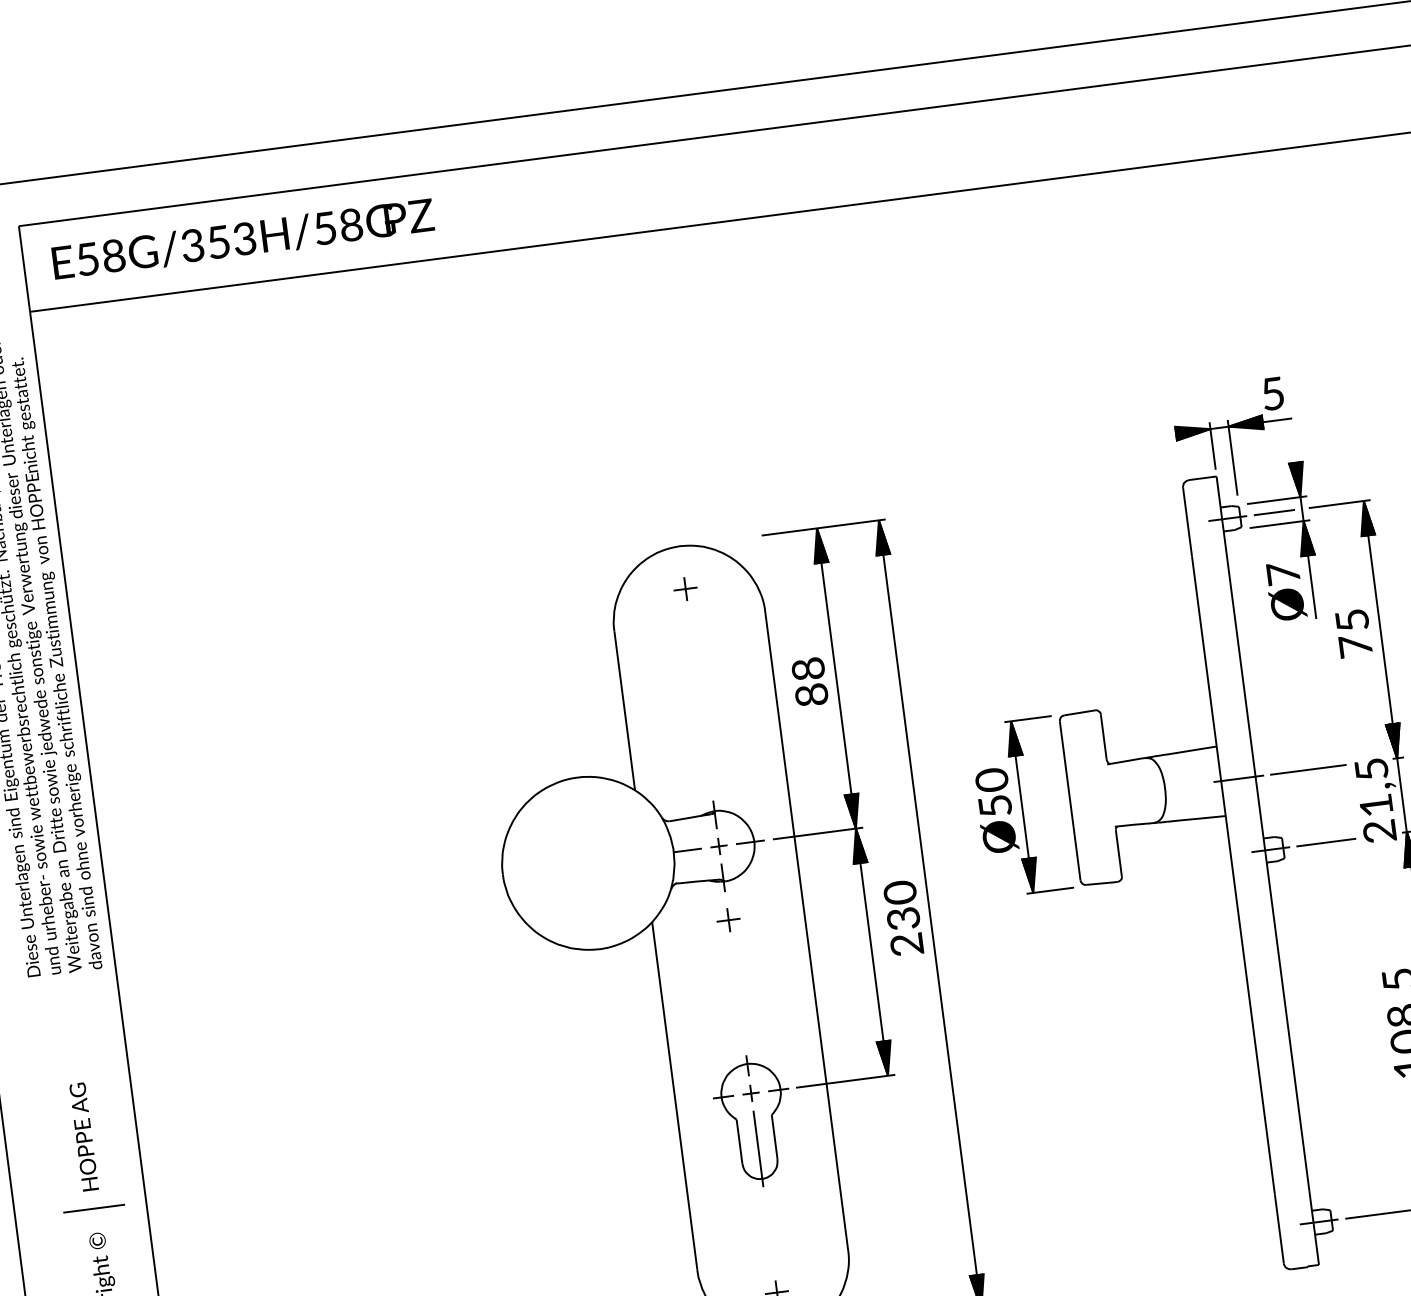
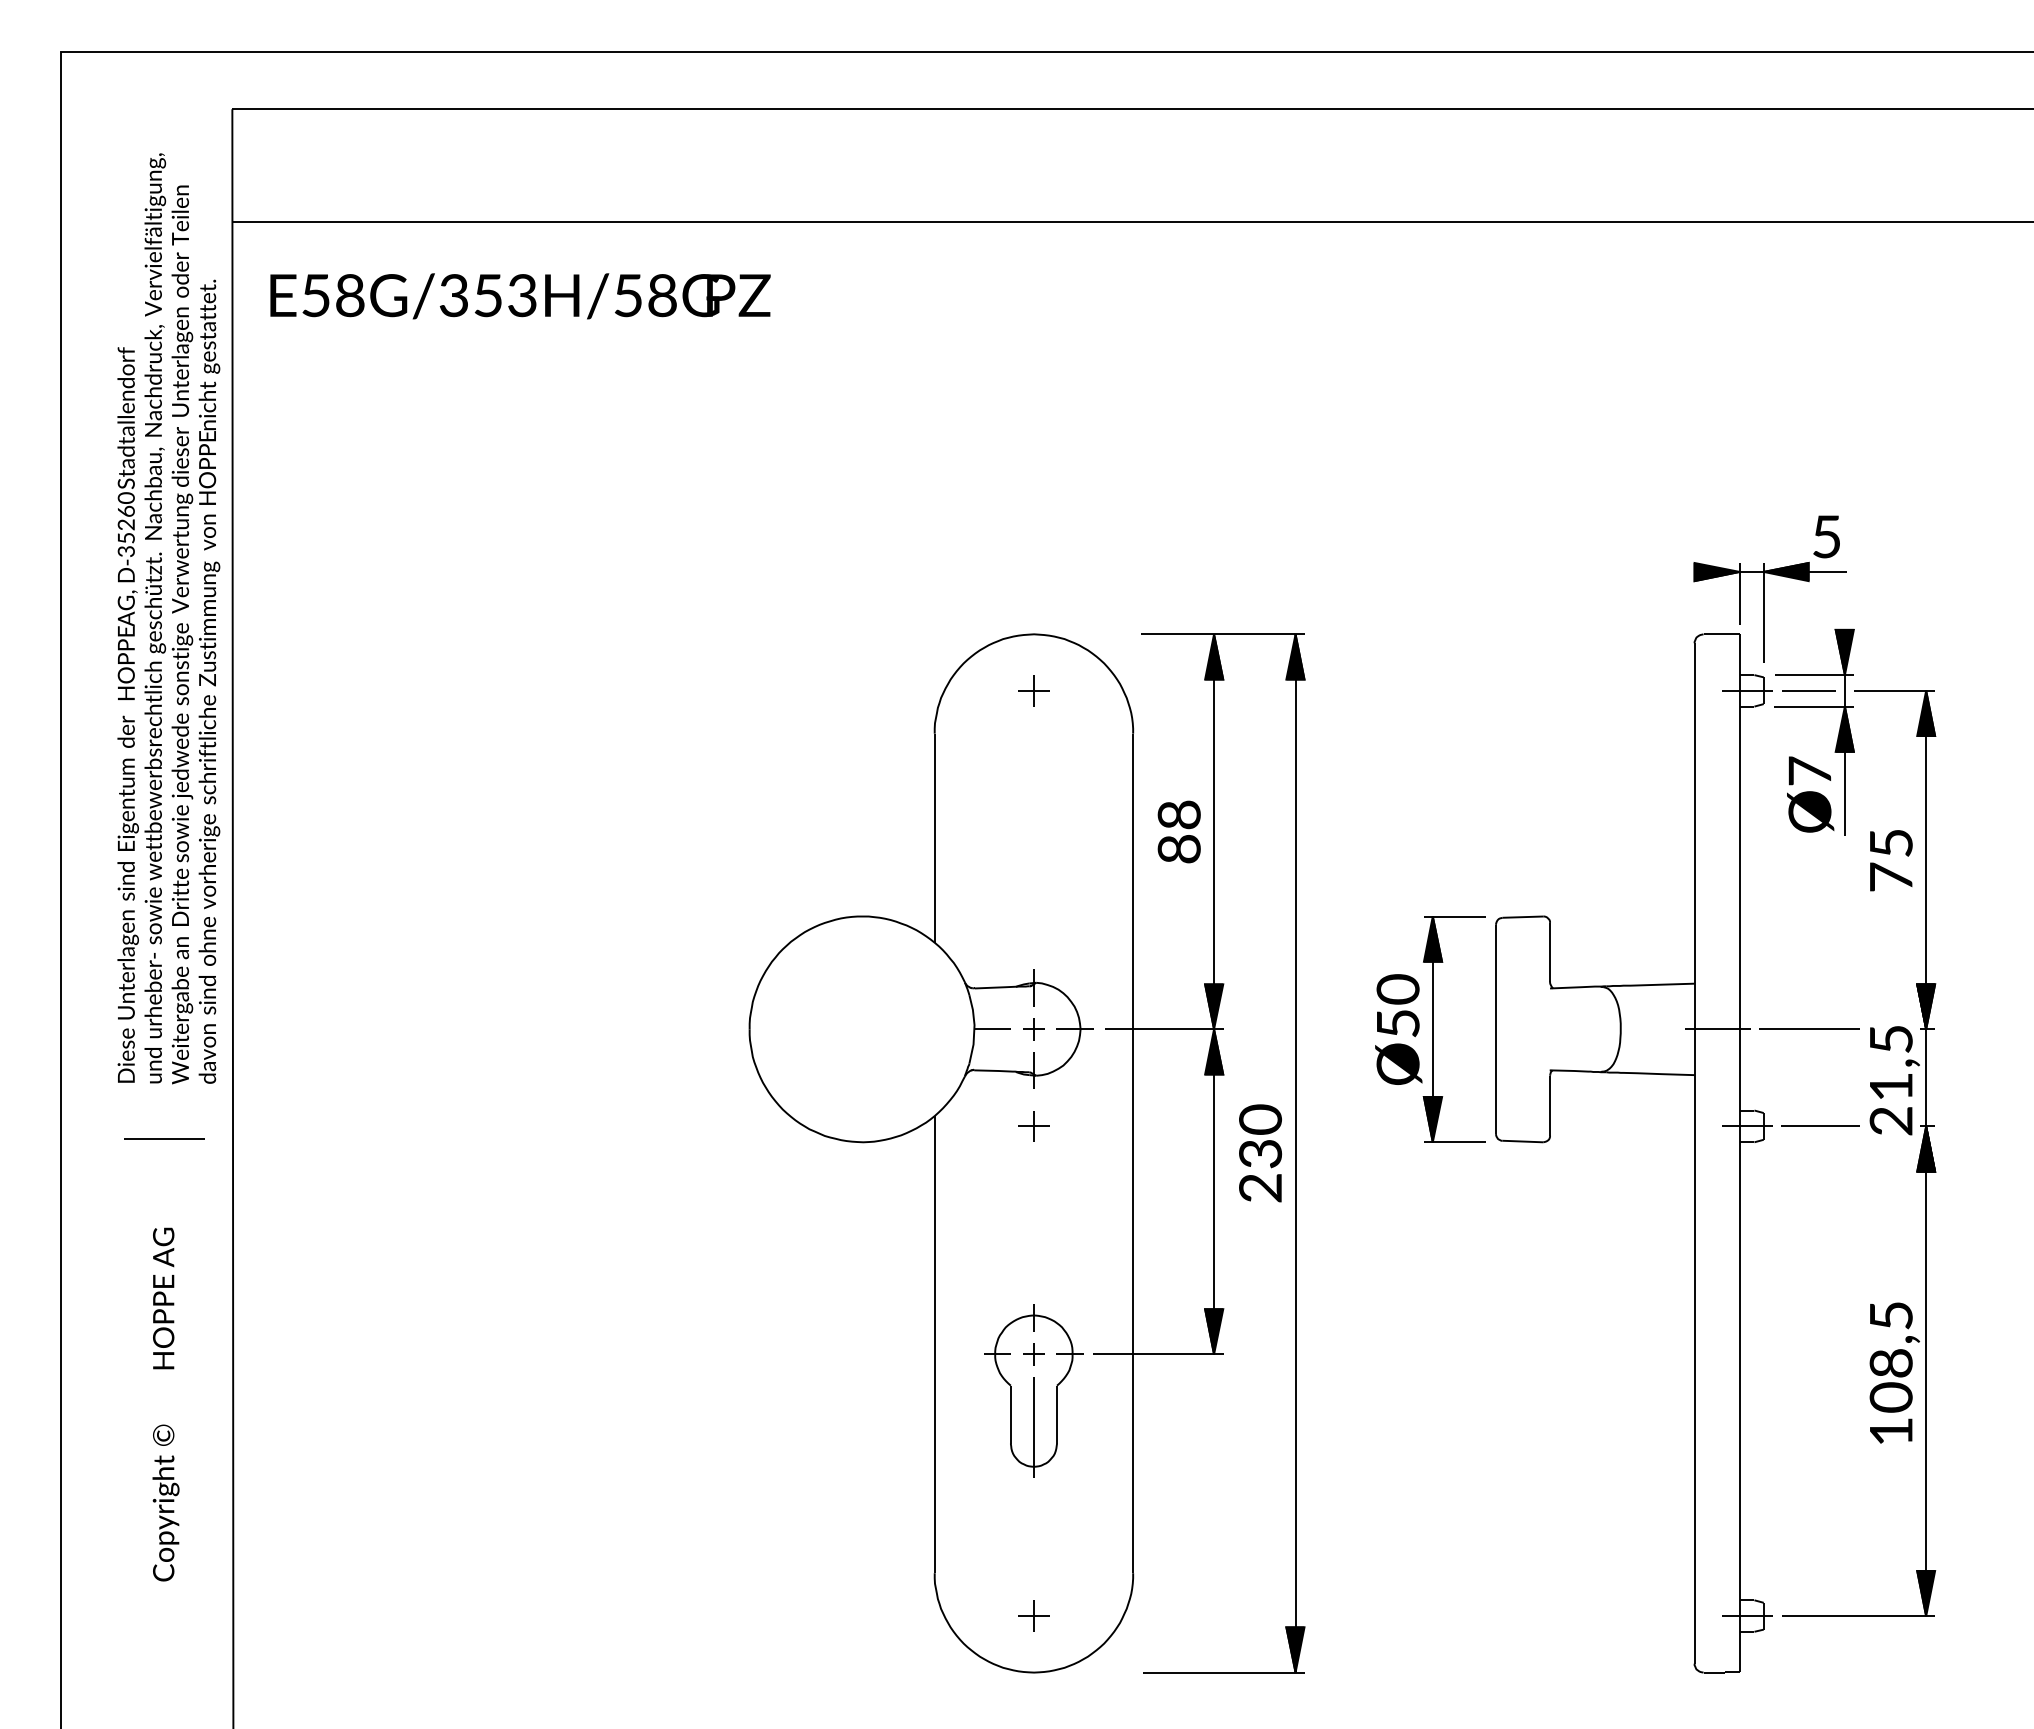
text: (243, 239) -> (520, 296), moved
line: (94, 1208) -> (164, 1138), moved

